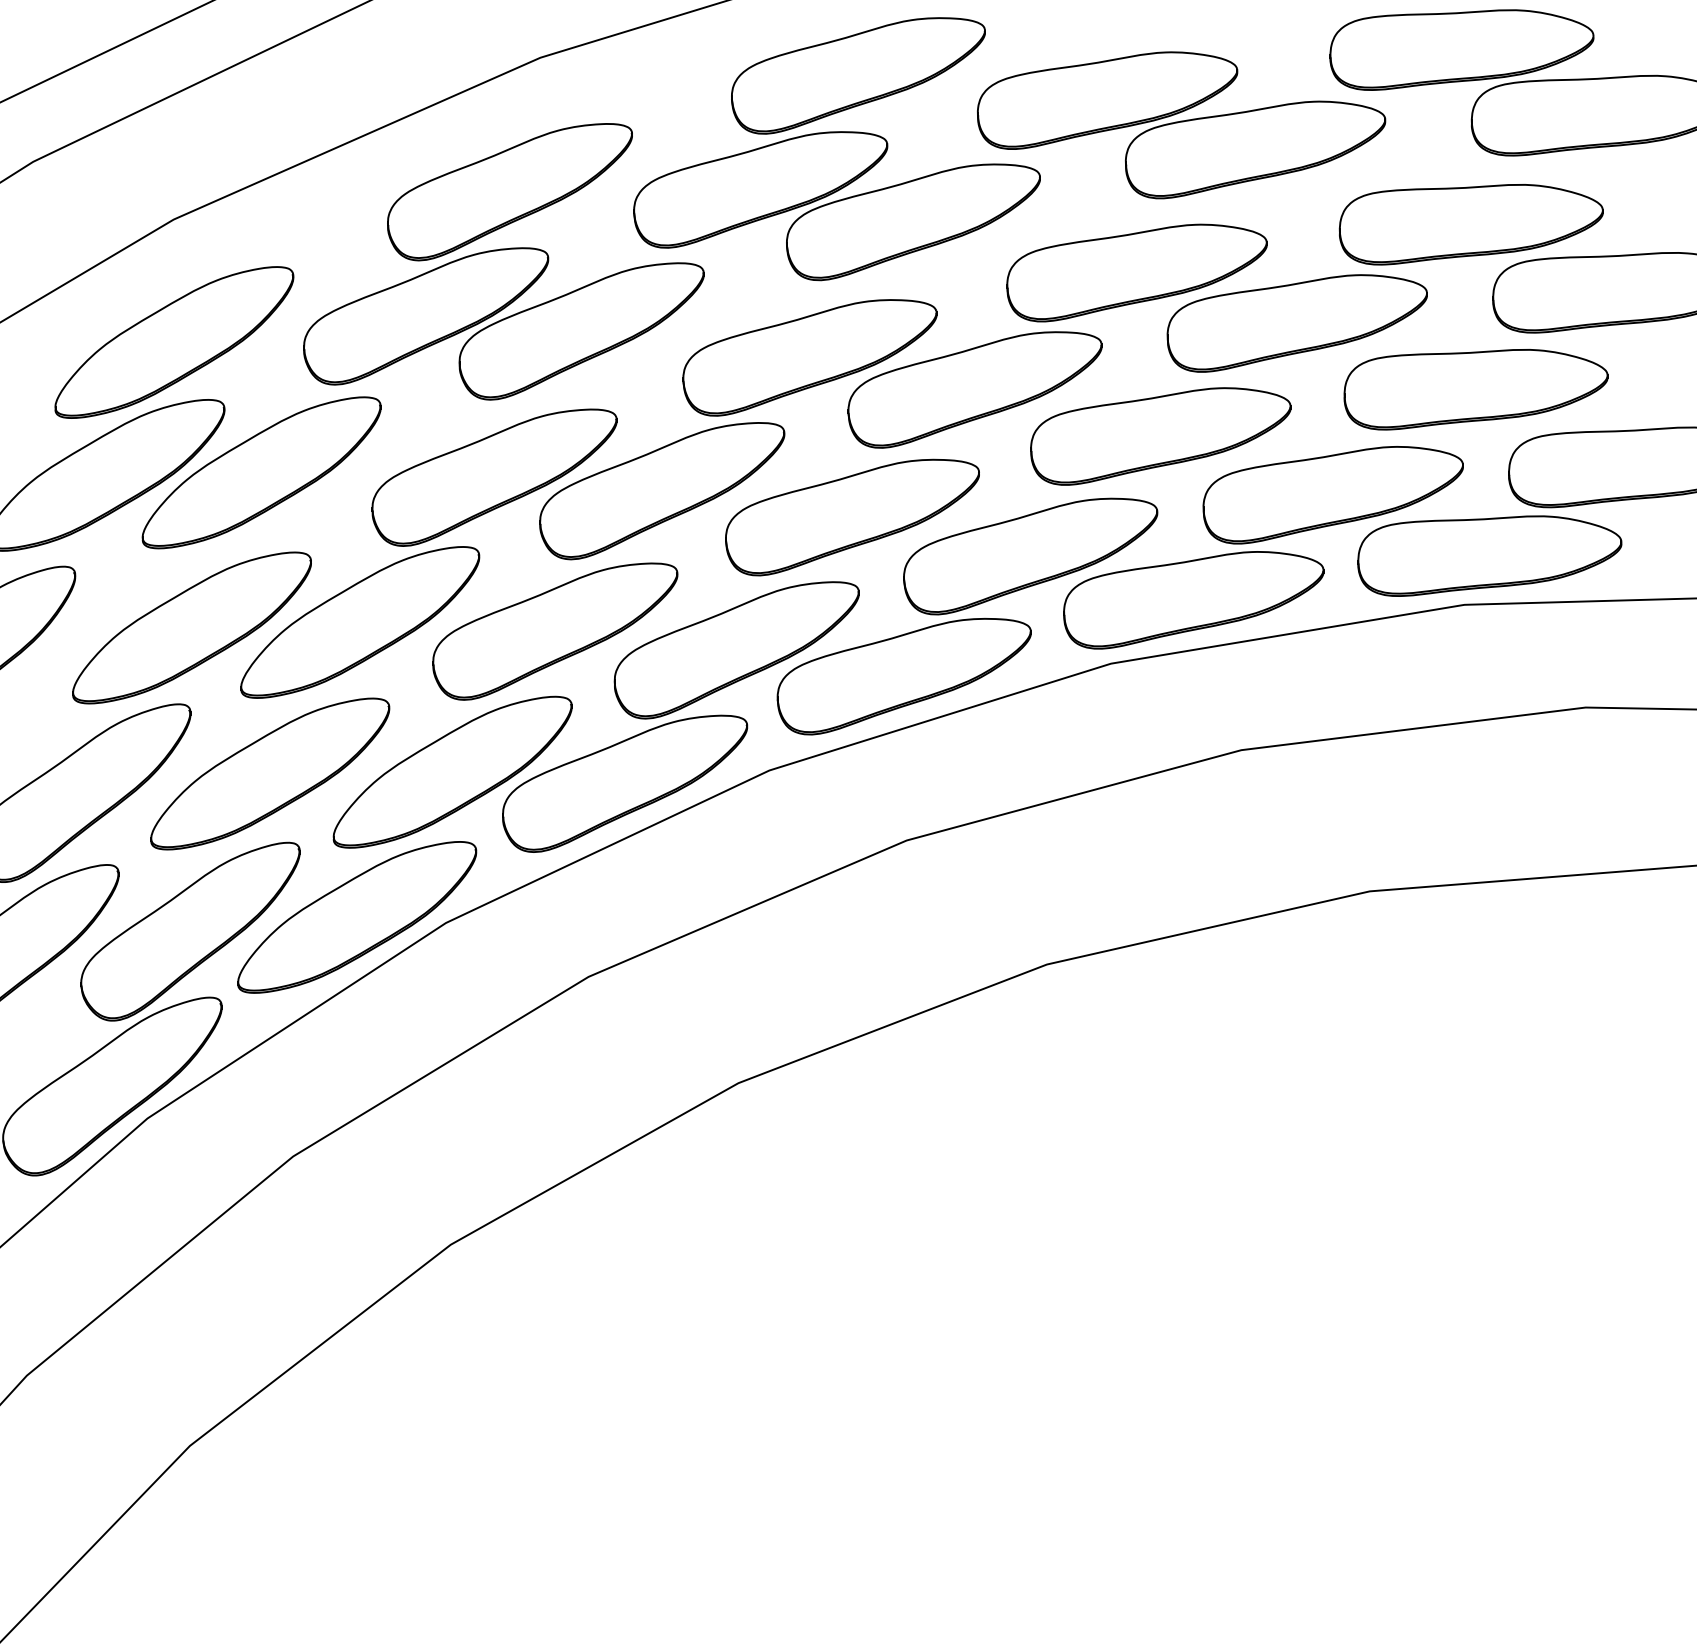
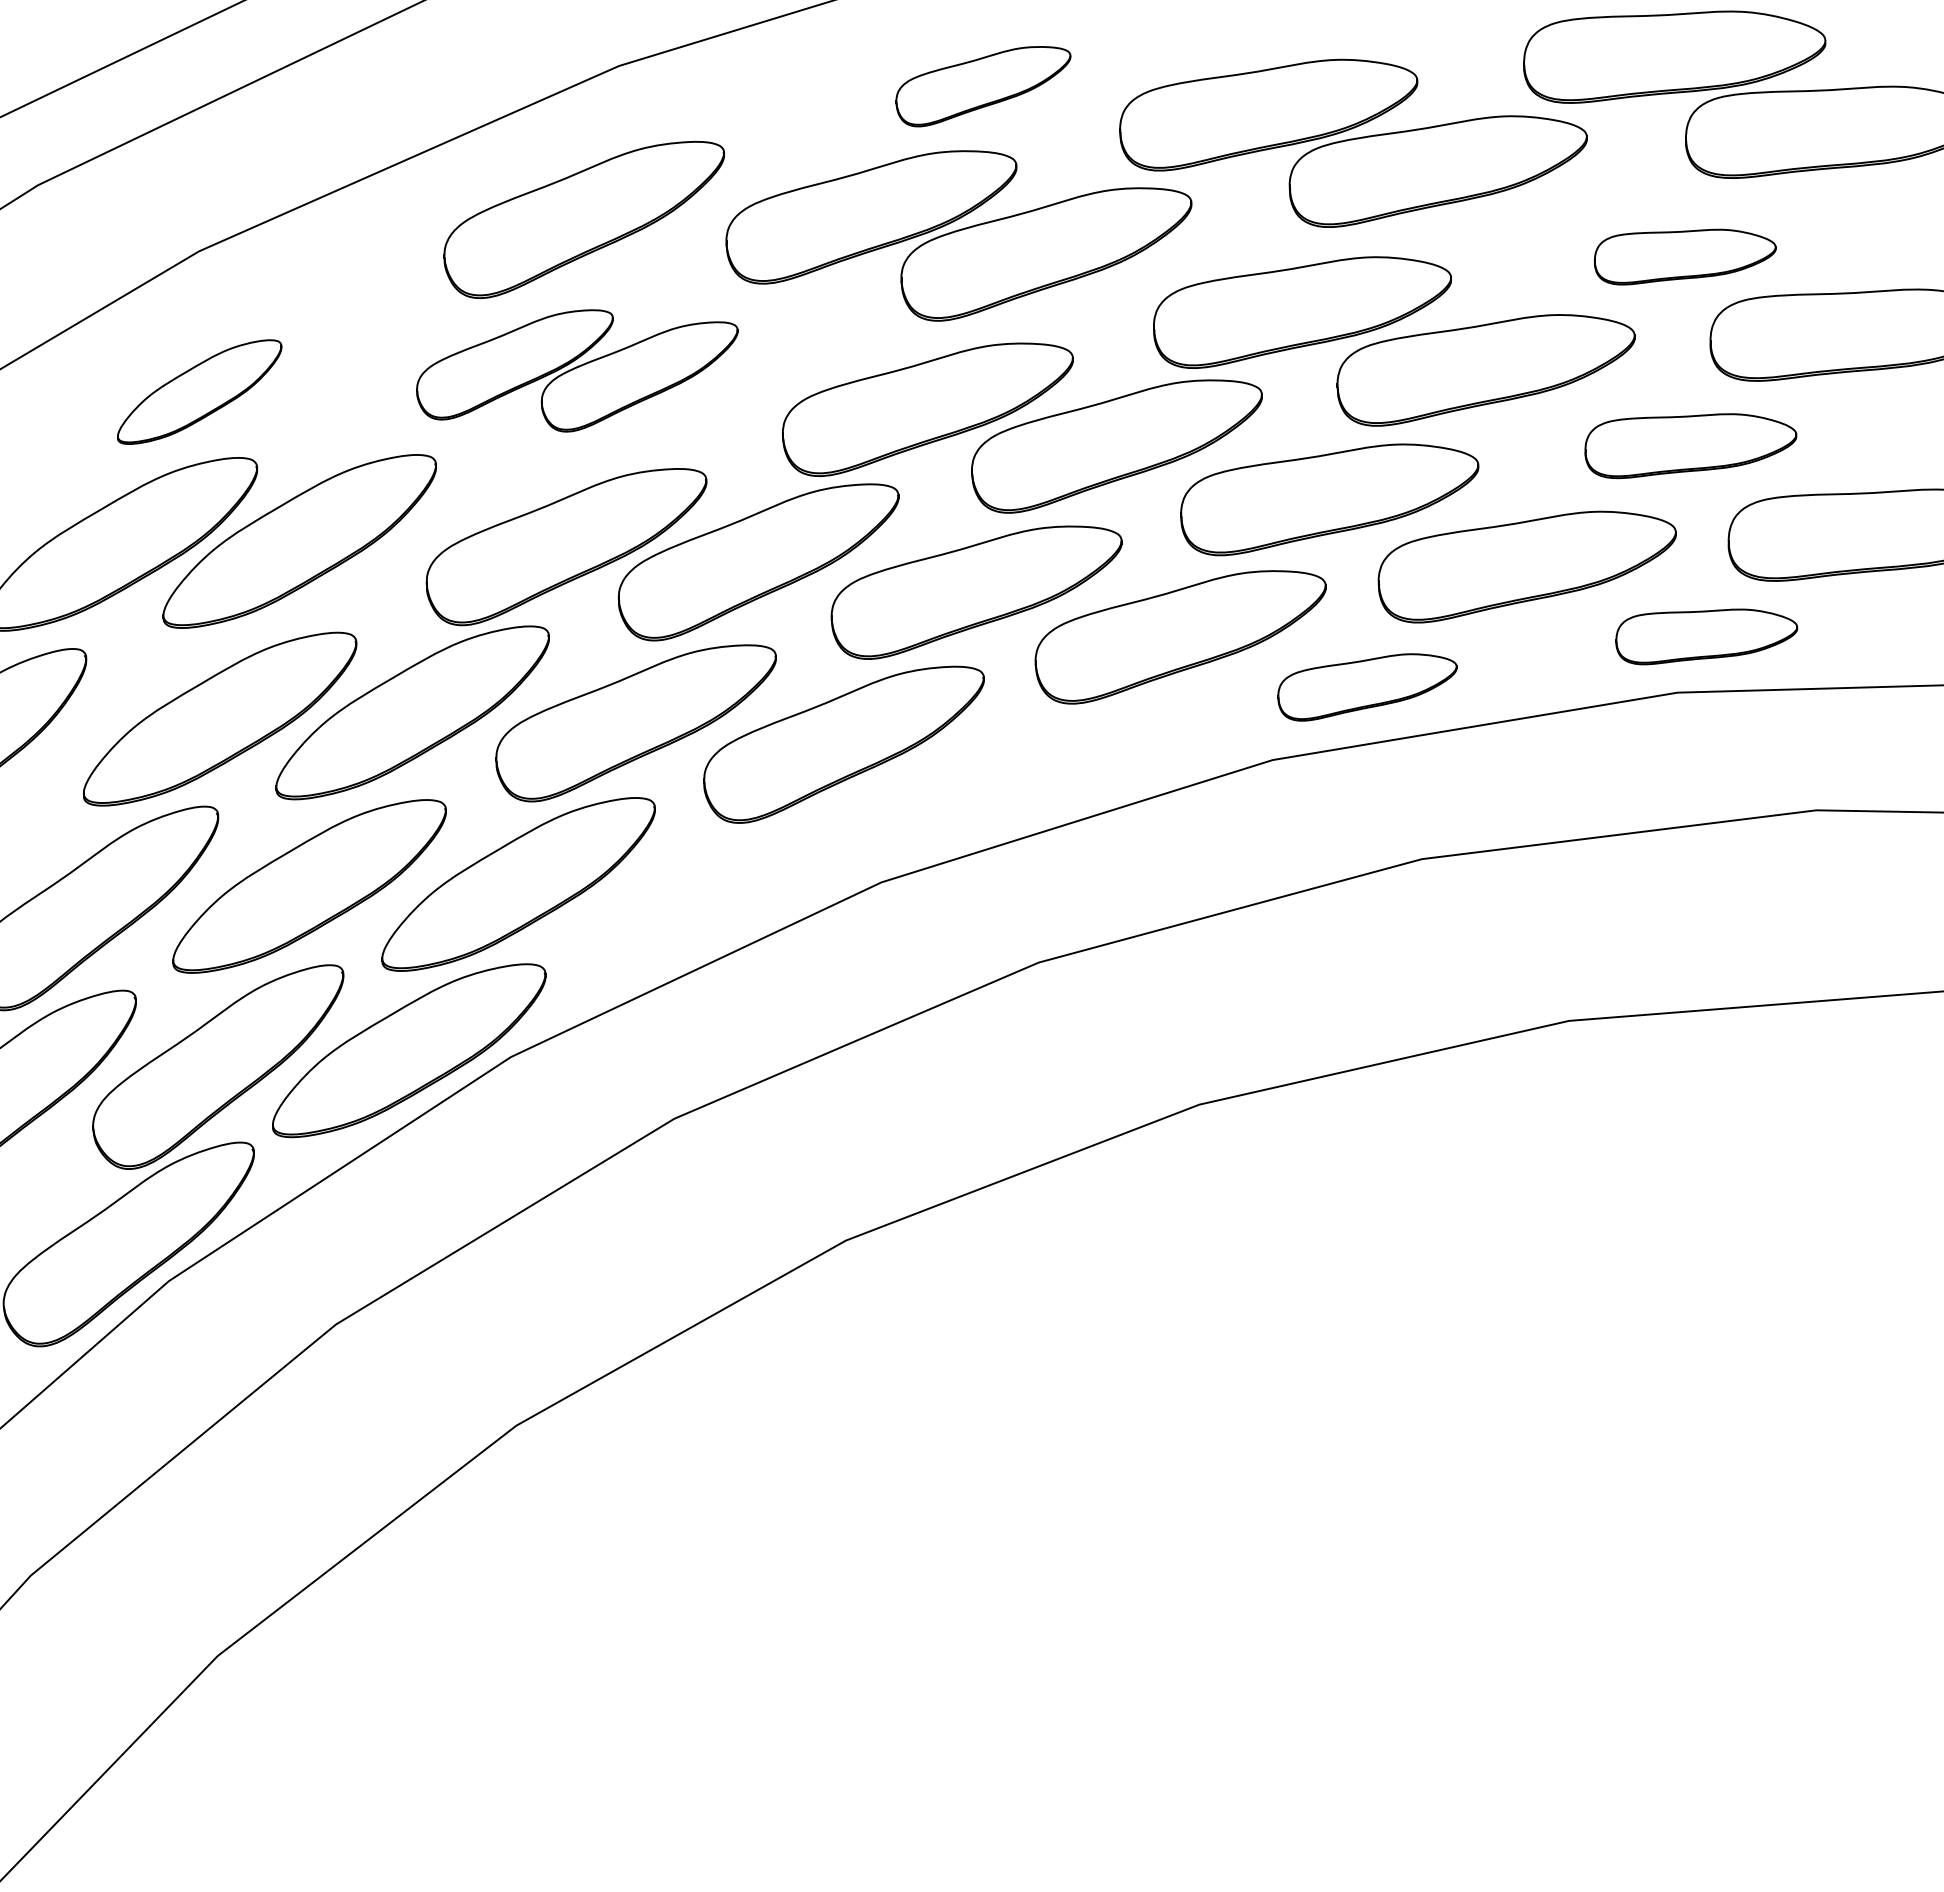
part: (858, 75) -> (983, 86), size x0.6
part: (1470, 224) -> (1684, 256), size x0.6
part: (504, 323) -> (577, 370), size x0.7
part: (174, 341) -> (199, 391), size x0.6
part: (1475, 389) -> (1690, 445), size x0.7
part: (1489, 555) -> (1706, 636), size x0.6
part: (1193, 600) -> (1367, 687), size x0.6
part: (903, 676) -> (1035, 774), removed
part: (624, 783) -> (715, 897), removed

